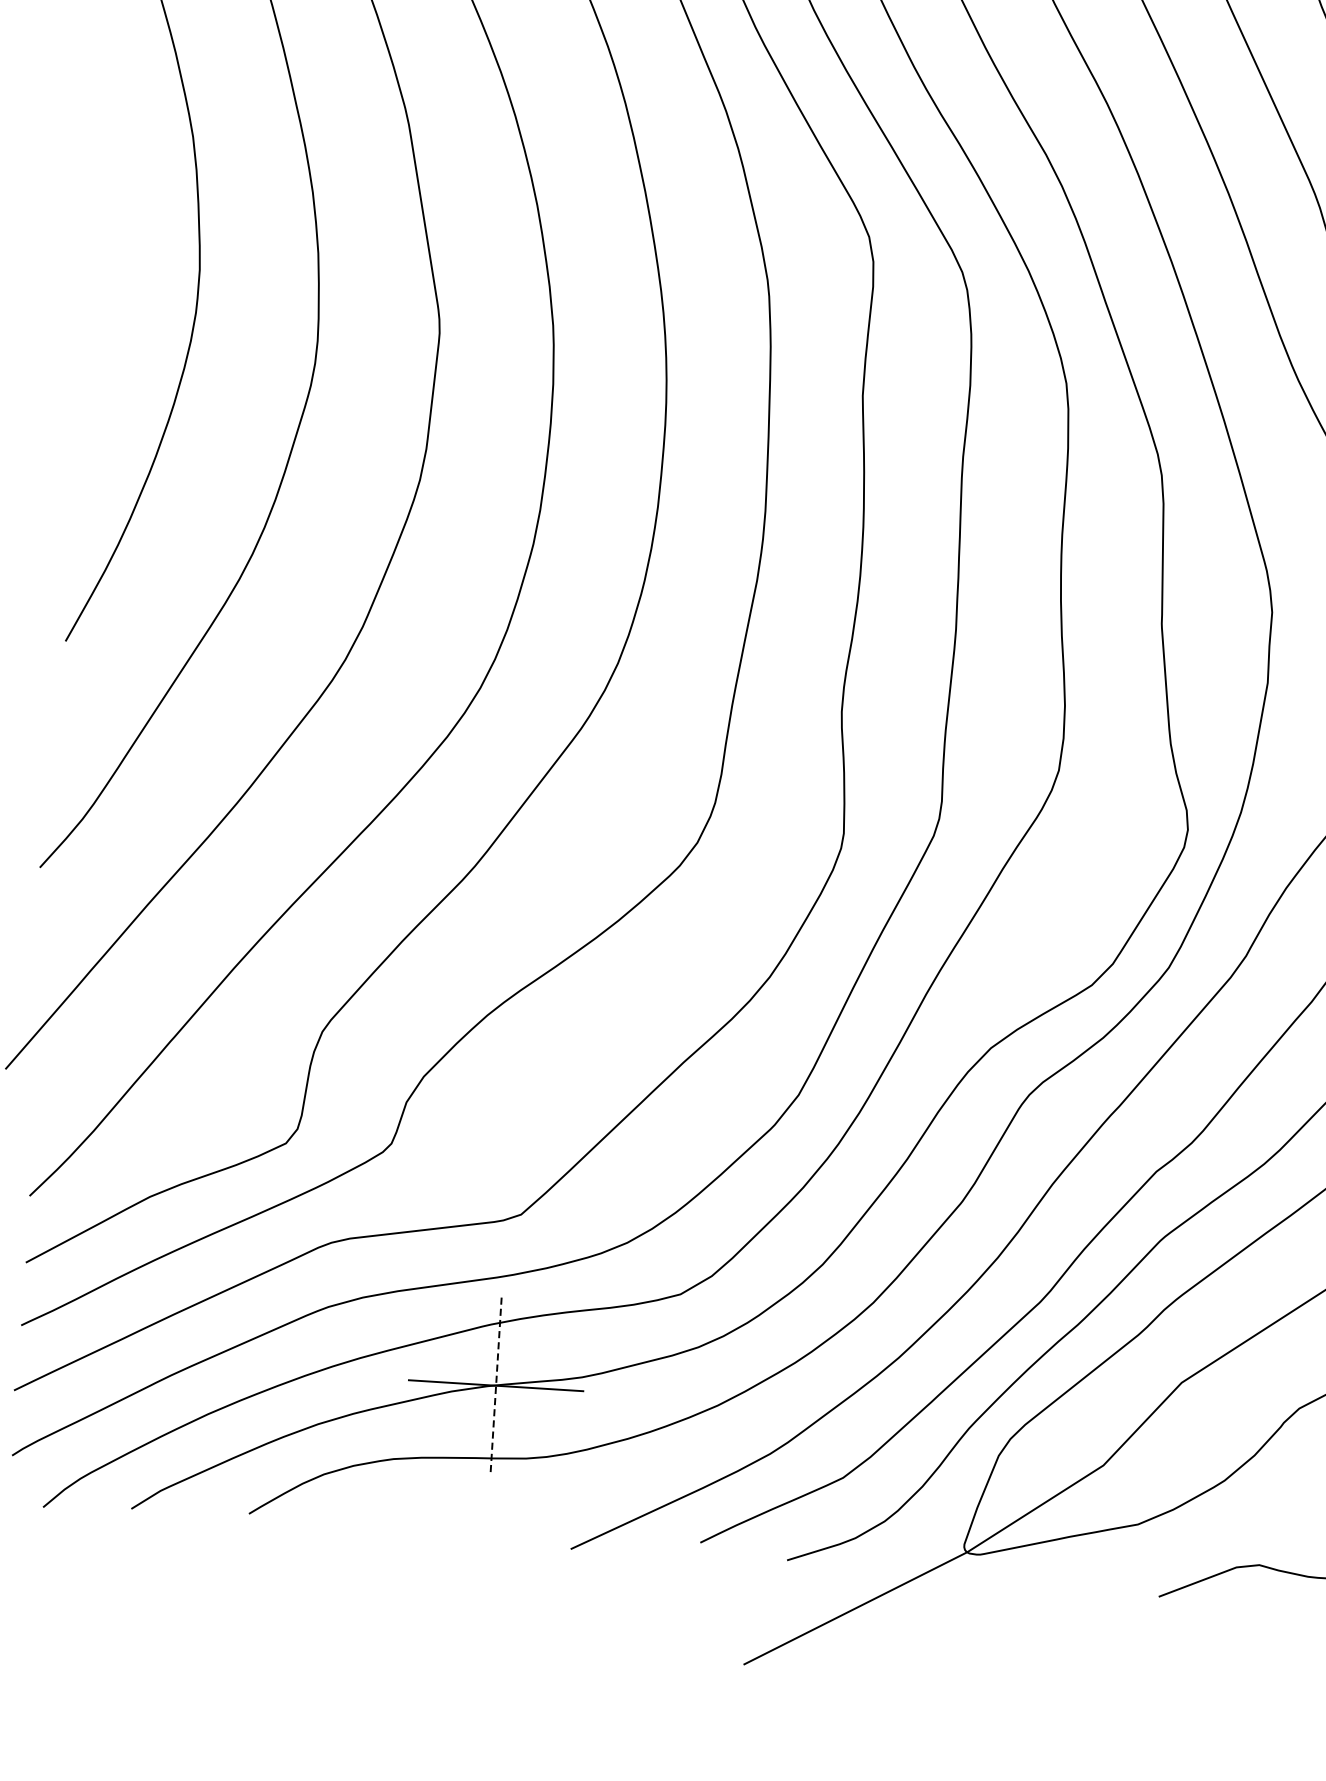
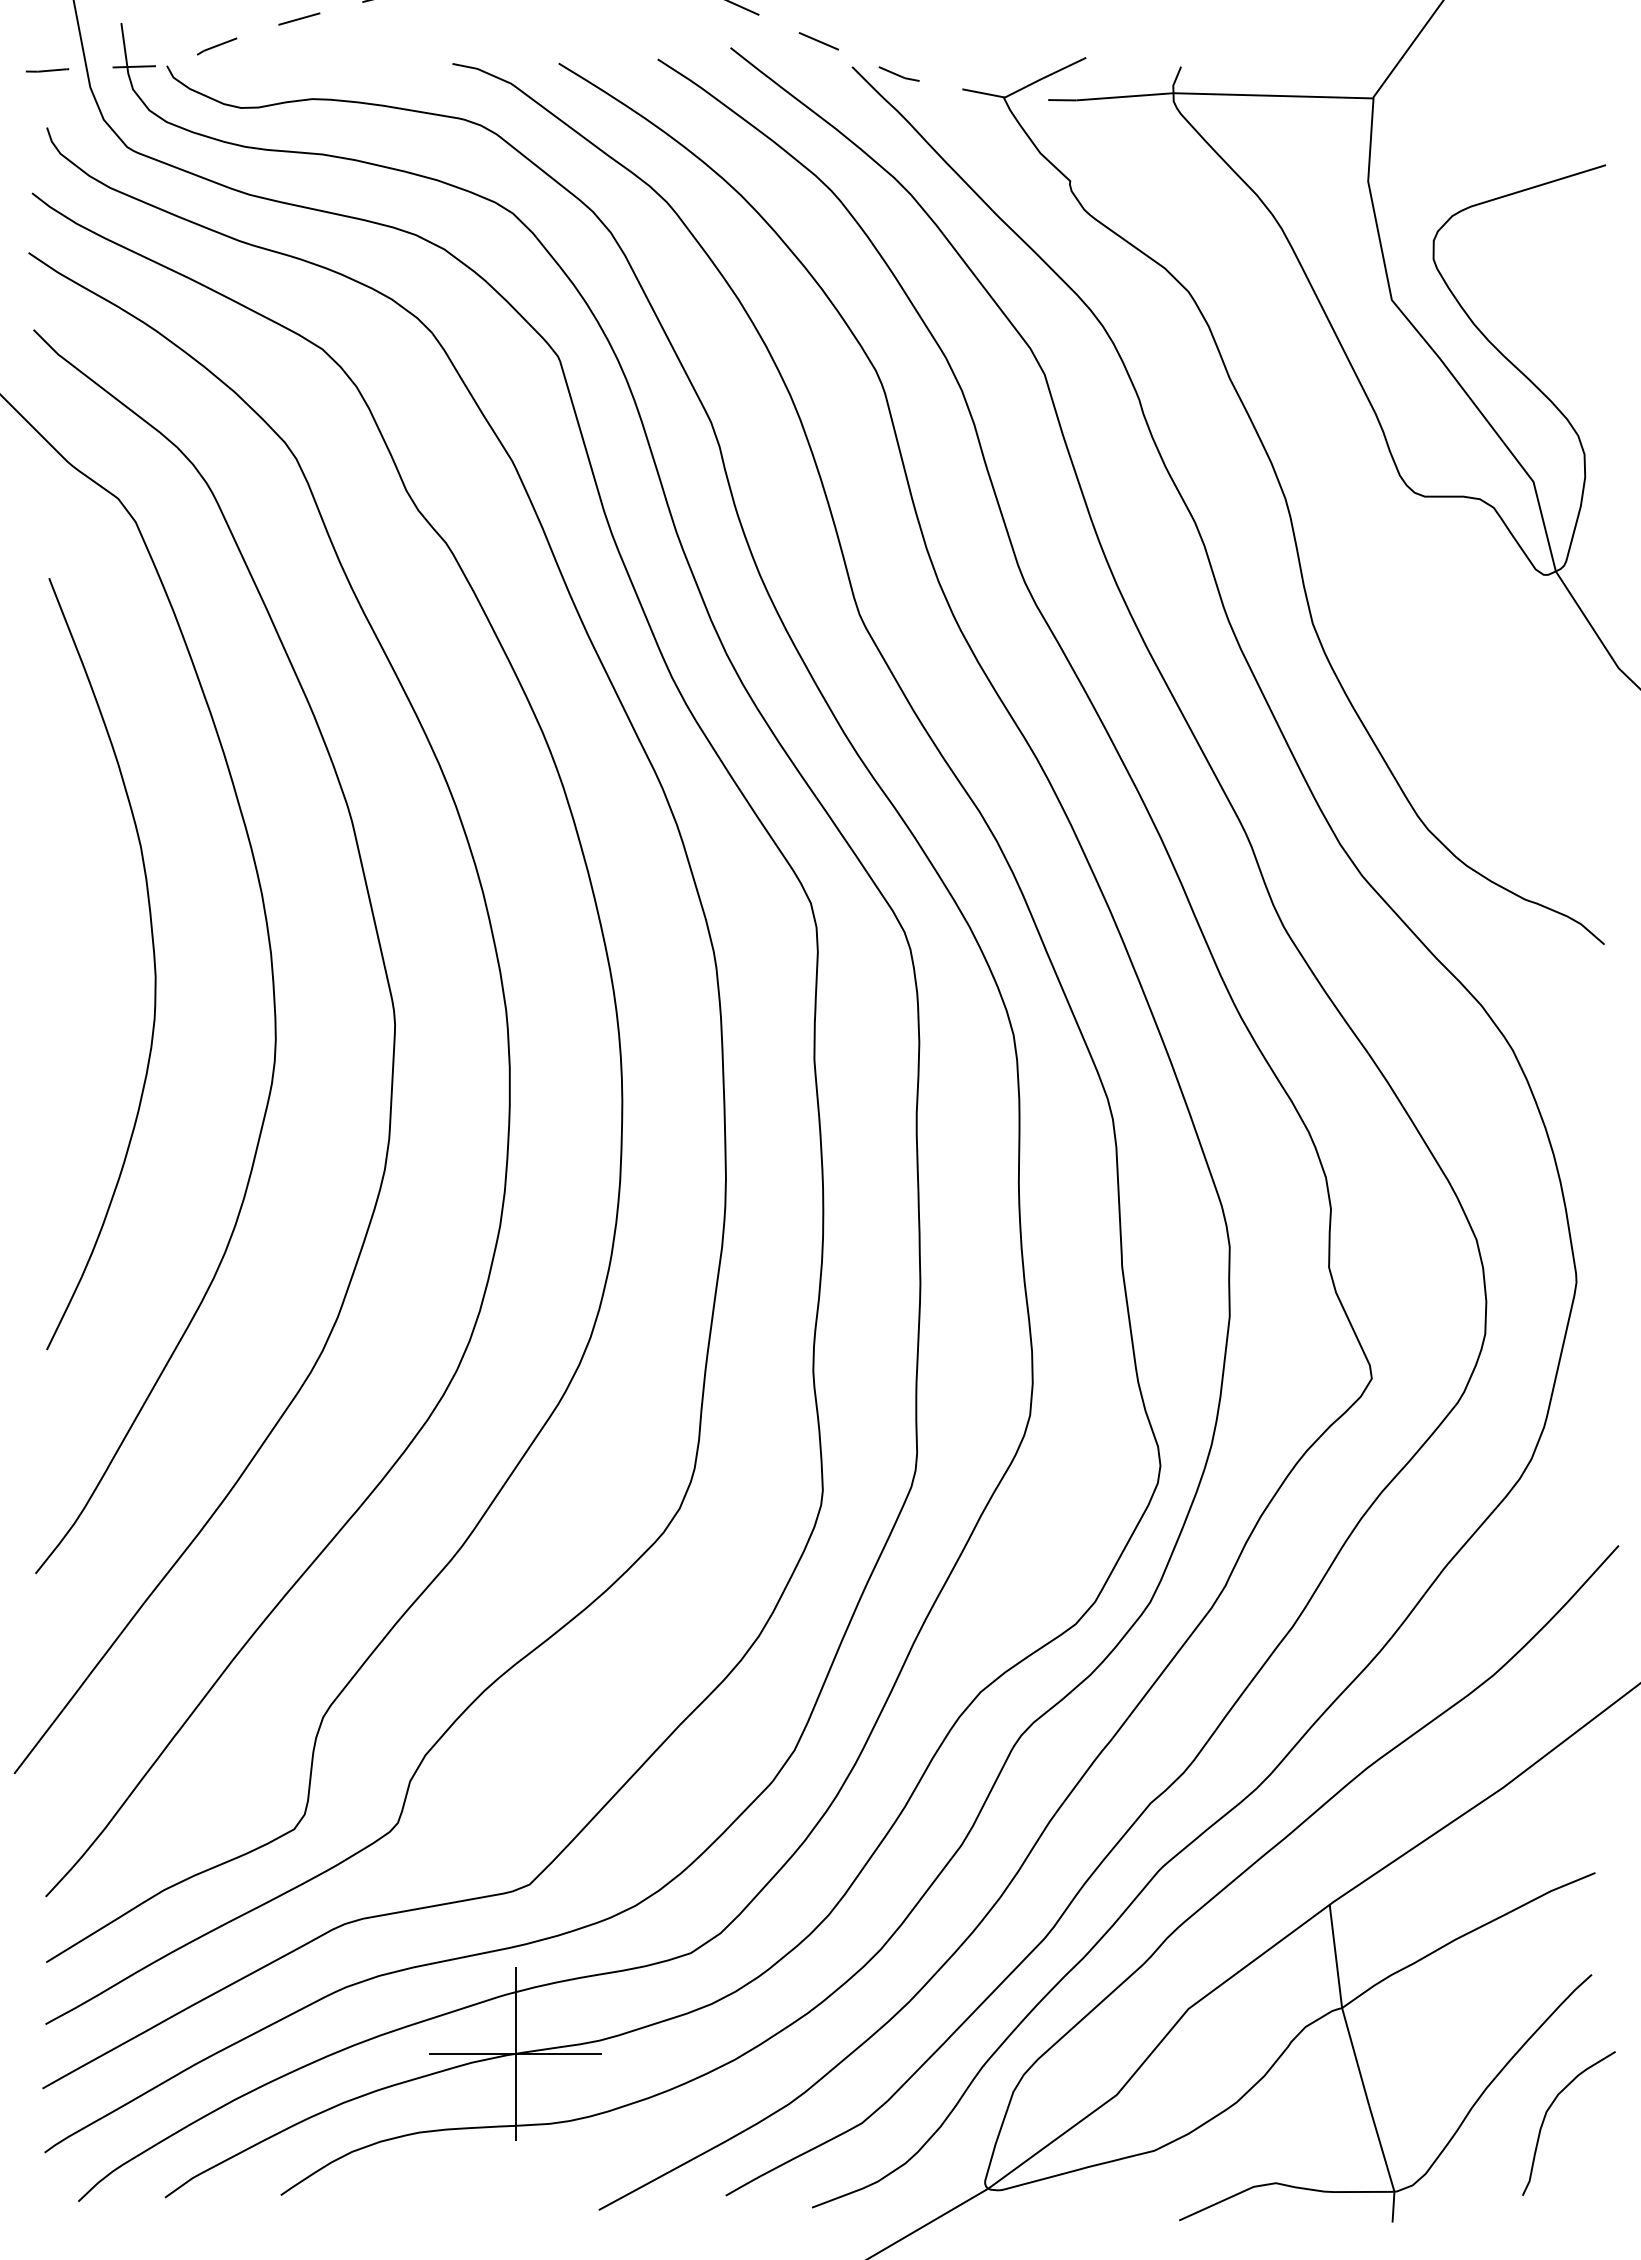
line: (496, 1386) -> (515, 2054), dashed -> solid

